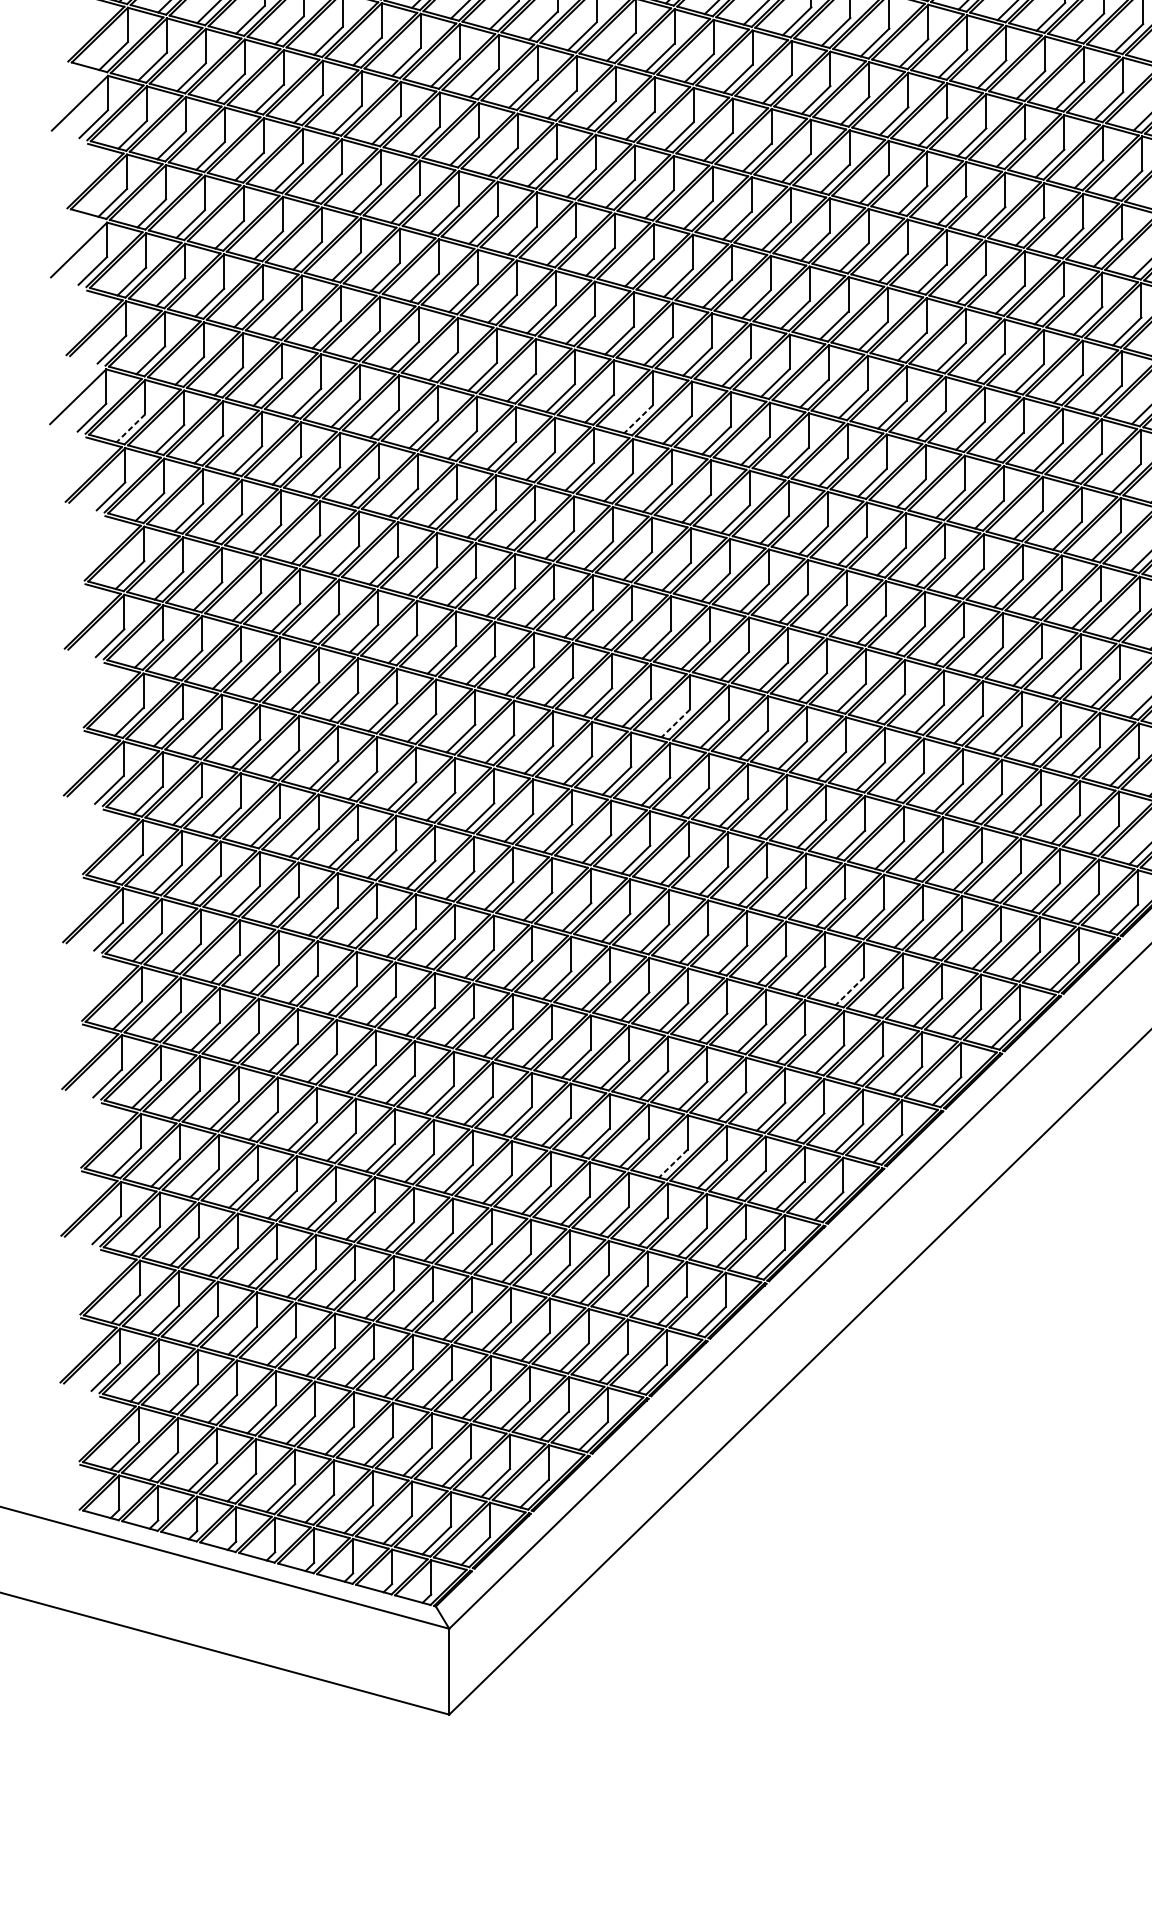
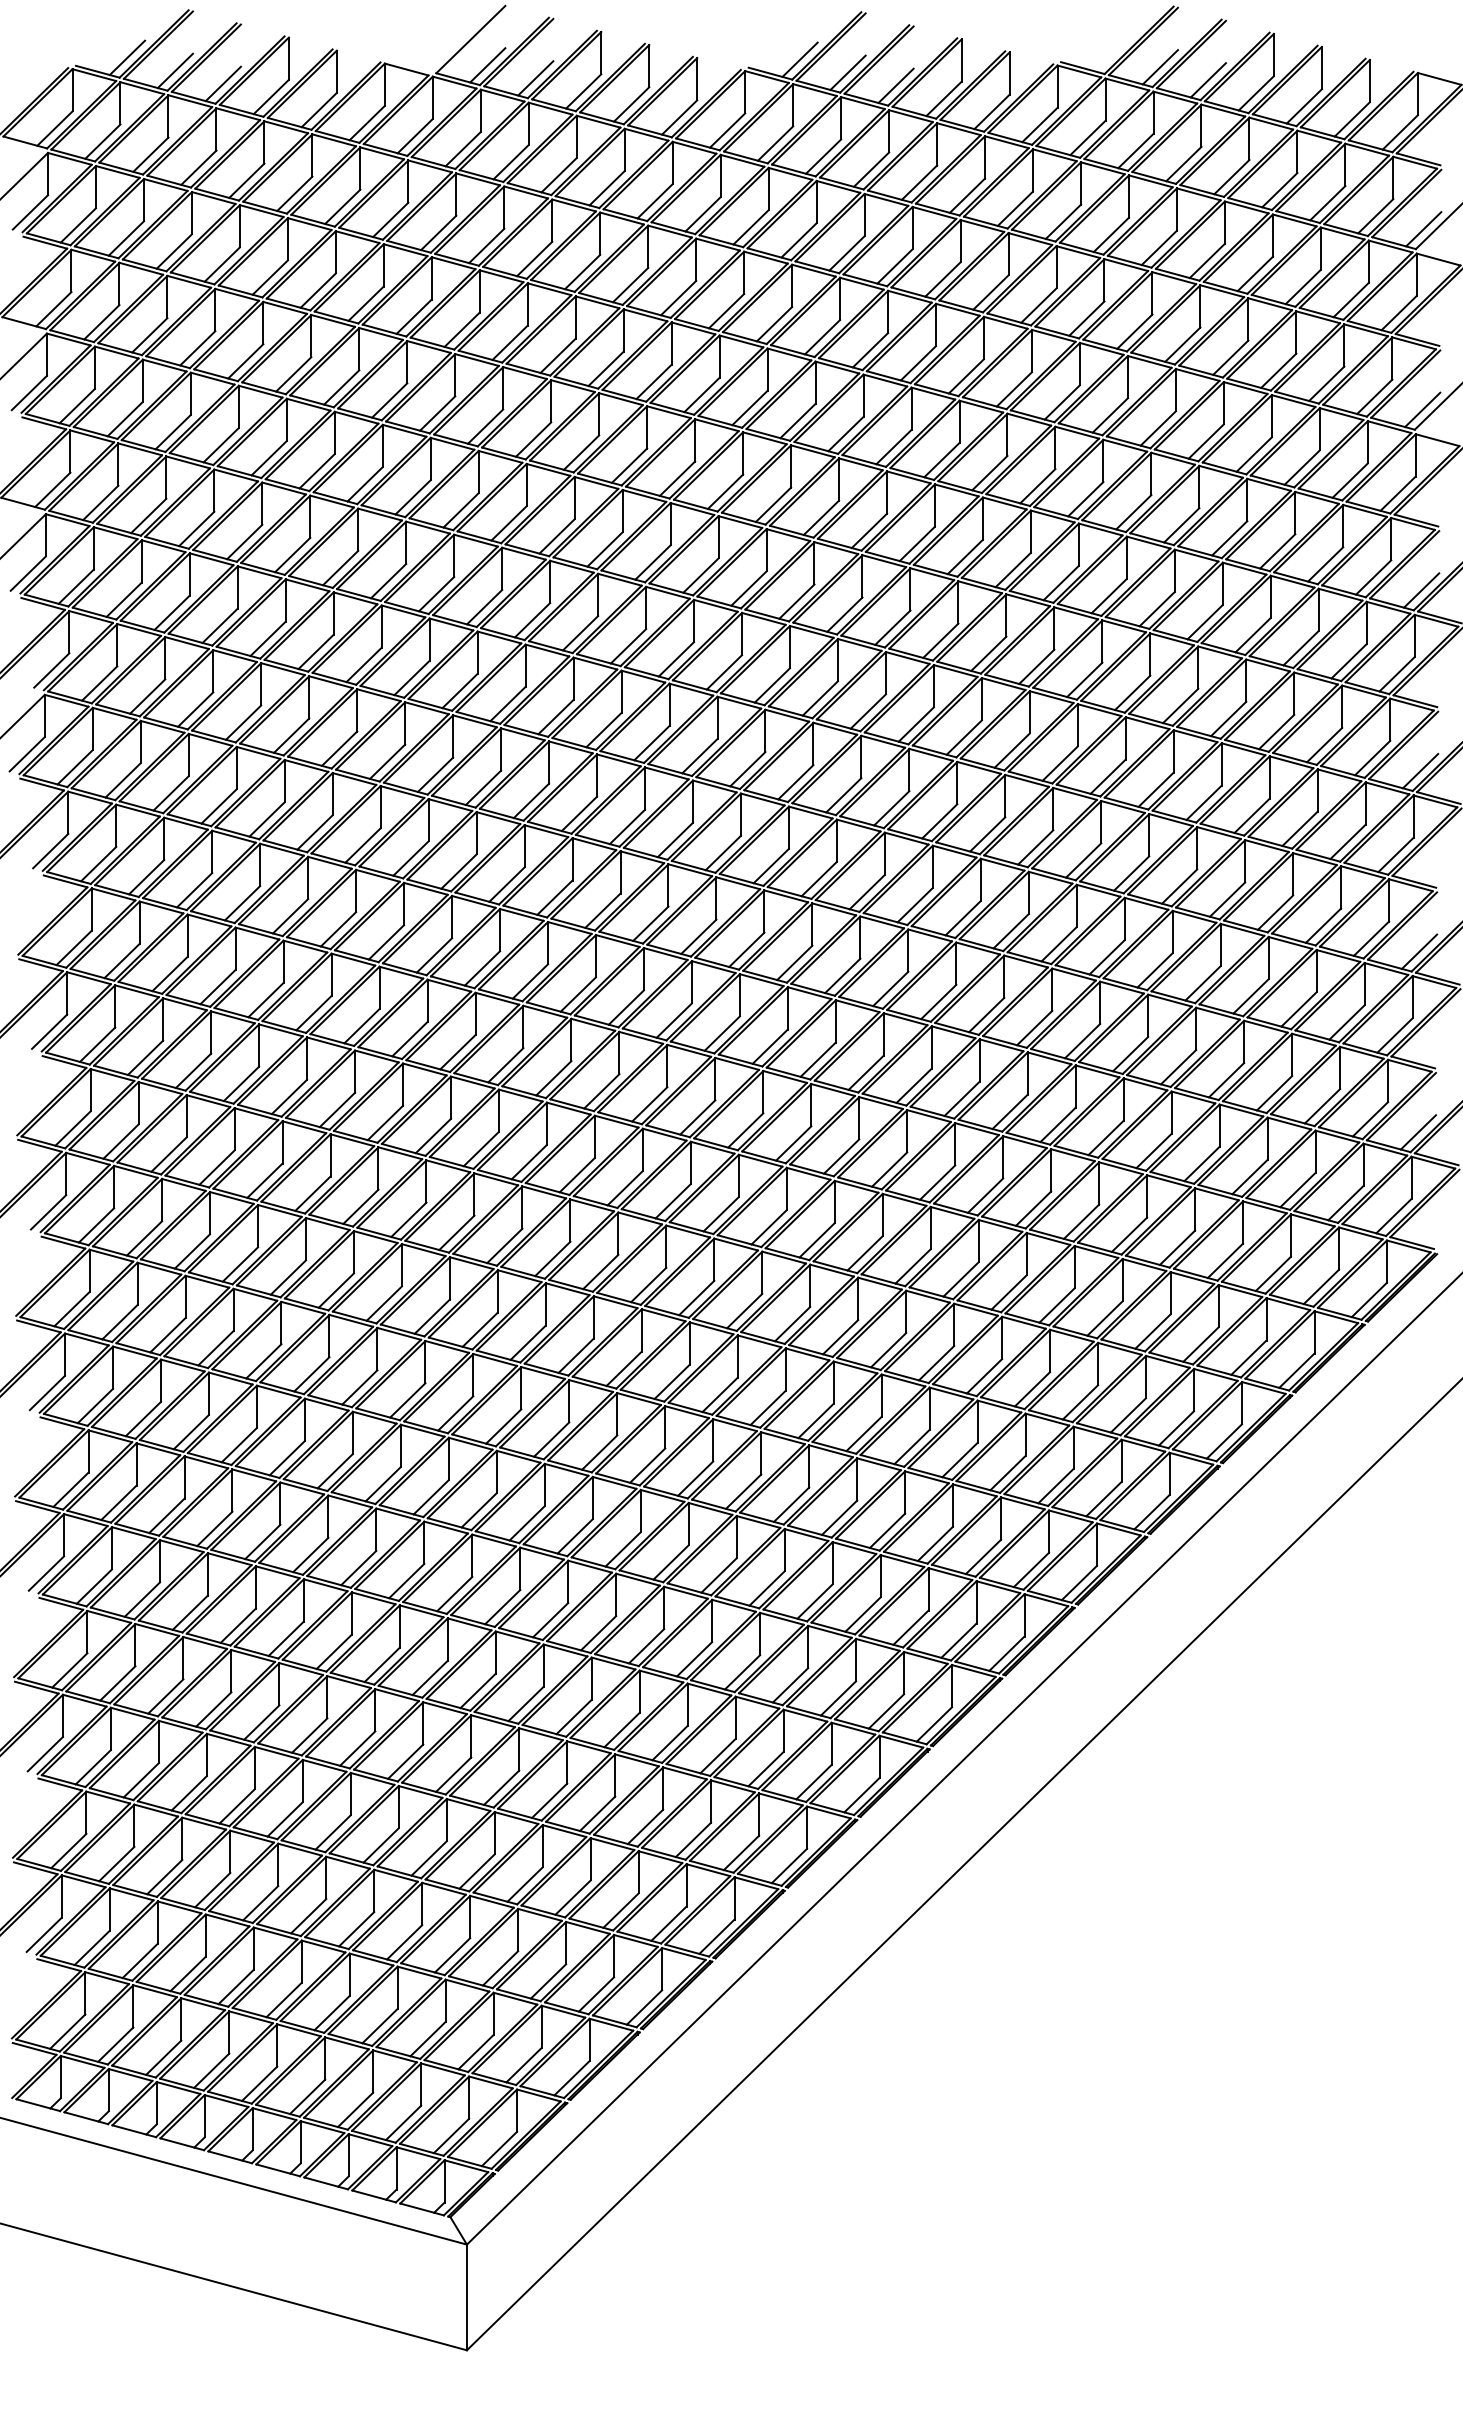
line: (638, 419) -> (699, 756), dashed -> solid
line: (131, 428) -> (75, 767), dashed -> solid
line: (675, 723) -> (745, 1130), dashed -> solid
line: (850, 991) -> (960, 1460), dashed -> solid
line: (673, 1163) -> (742, 1672), dashed -> solid

